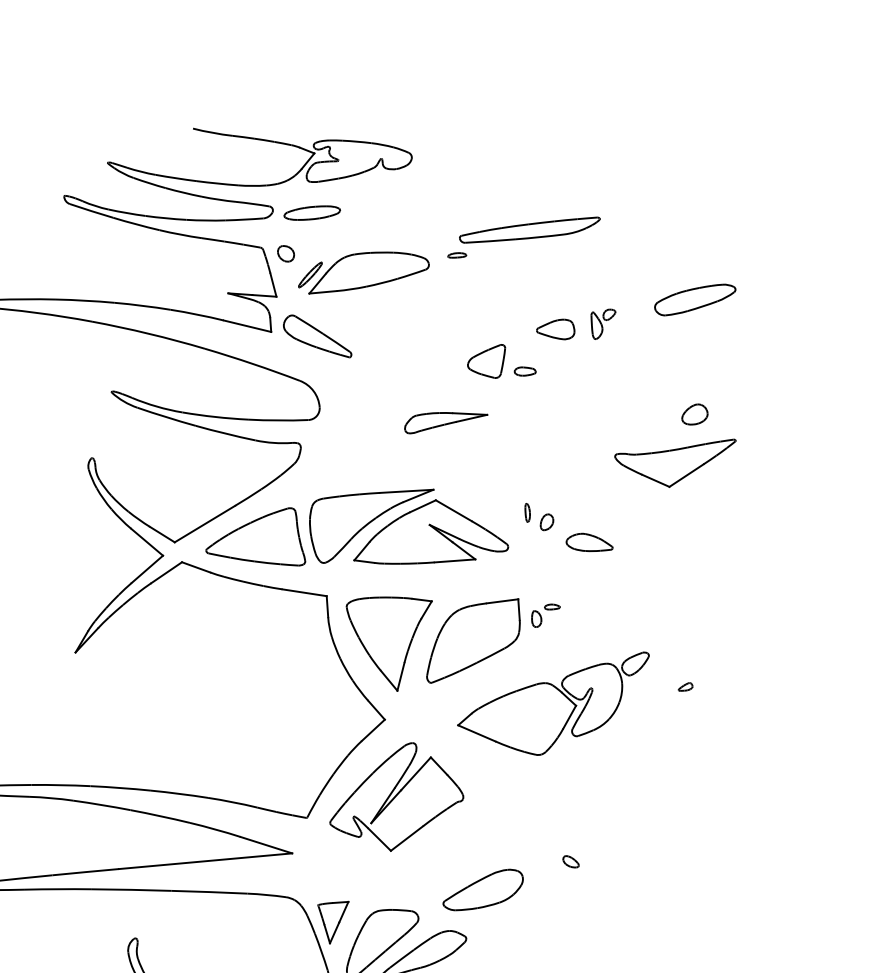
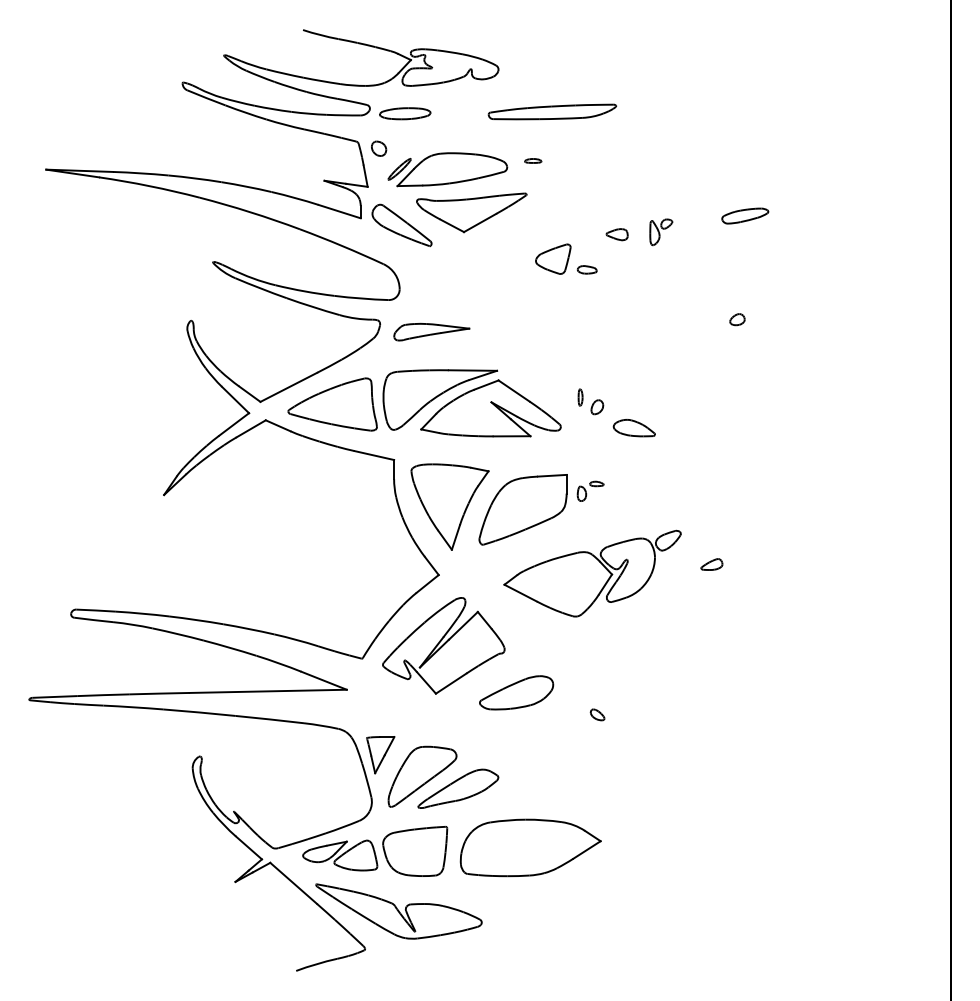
part: (530, 229) -> (552, 111), moved
part: (695, 299) -> (745, 215), size x0.62
part: (554, 330) -> (616, 234), size x0.62
part: (694, 414) -> (737, 319), size x0.62
part: (445, 420) -> (431, 331), moved
part: (676, 464) -> (471, 212), moved
part: (685, 686) -> (711, 564), size x1.67
part: (482, 889) -> (516, 692), moved

